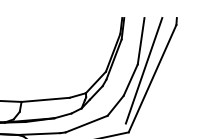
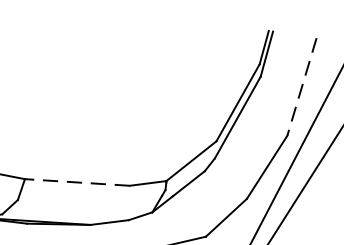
line: (141, 41) -> (302, 87), solid -> dashed
line: (45, 99) -> (77, 181), solid -> dashed

